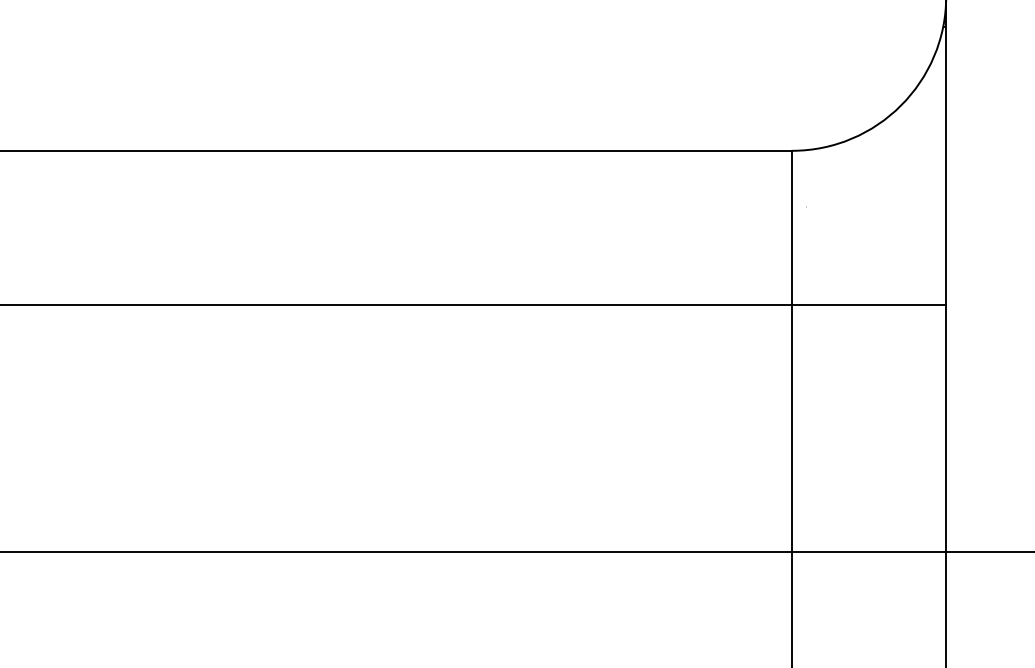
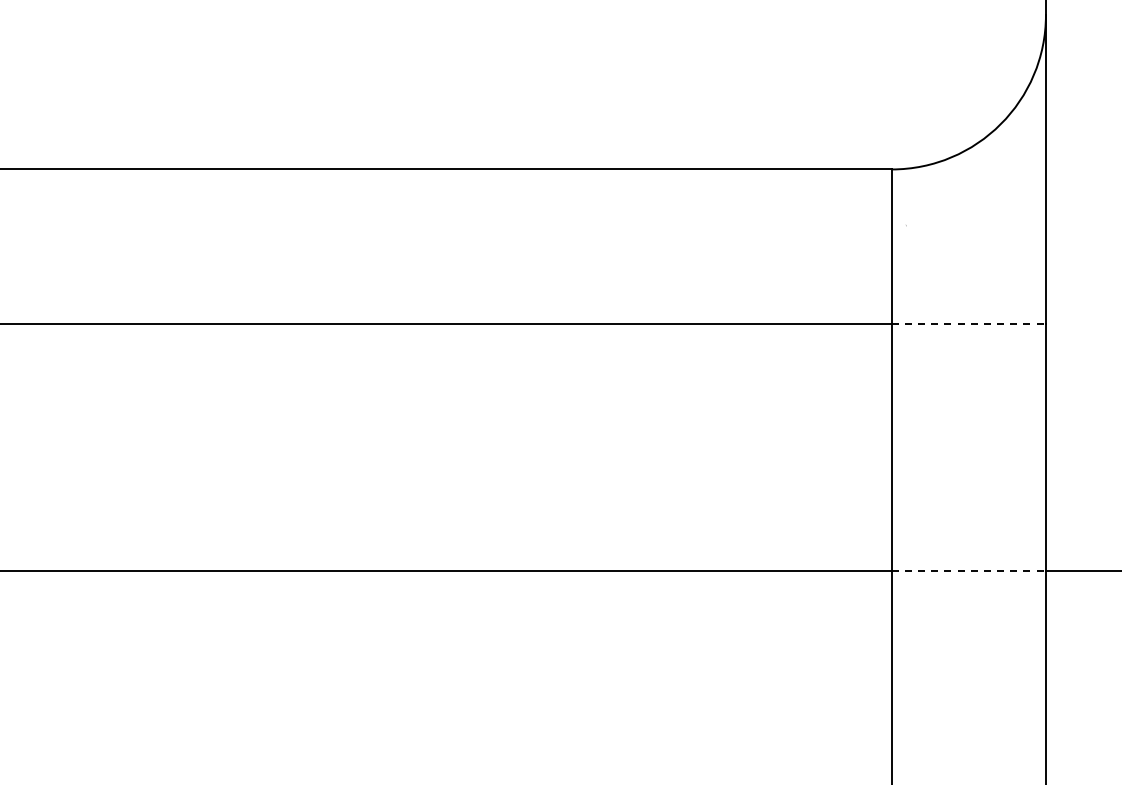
line: (869, 304) -> (969, 323), solid -> dashed
line: (869, 551) -> (969, 570), solid -> dashed

